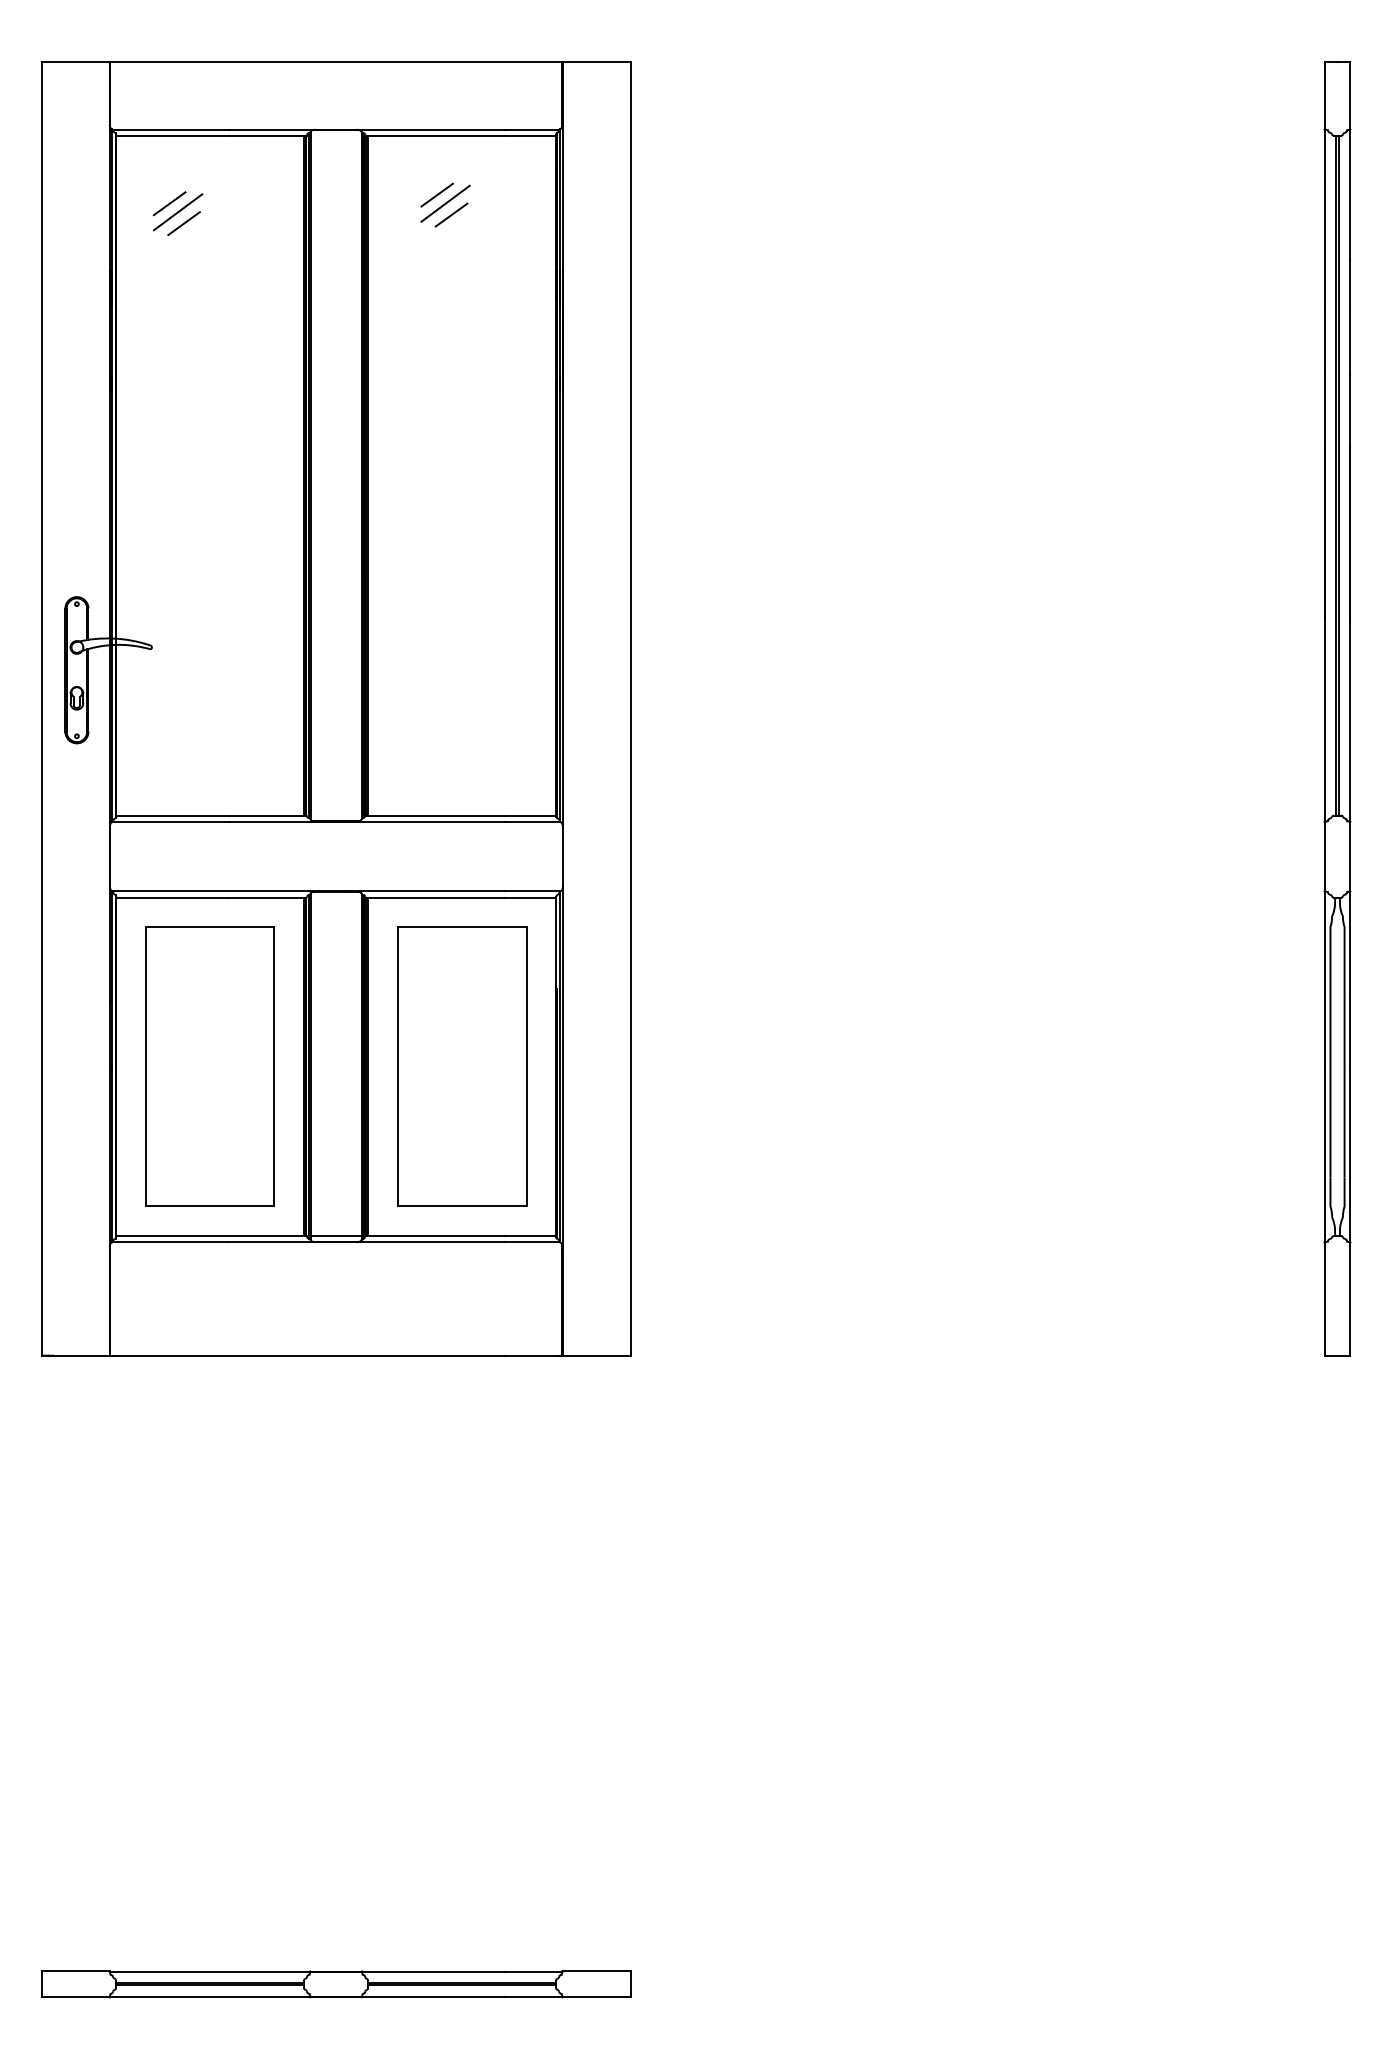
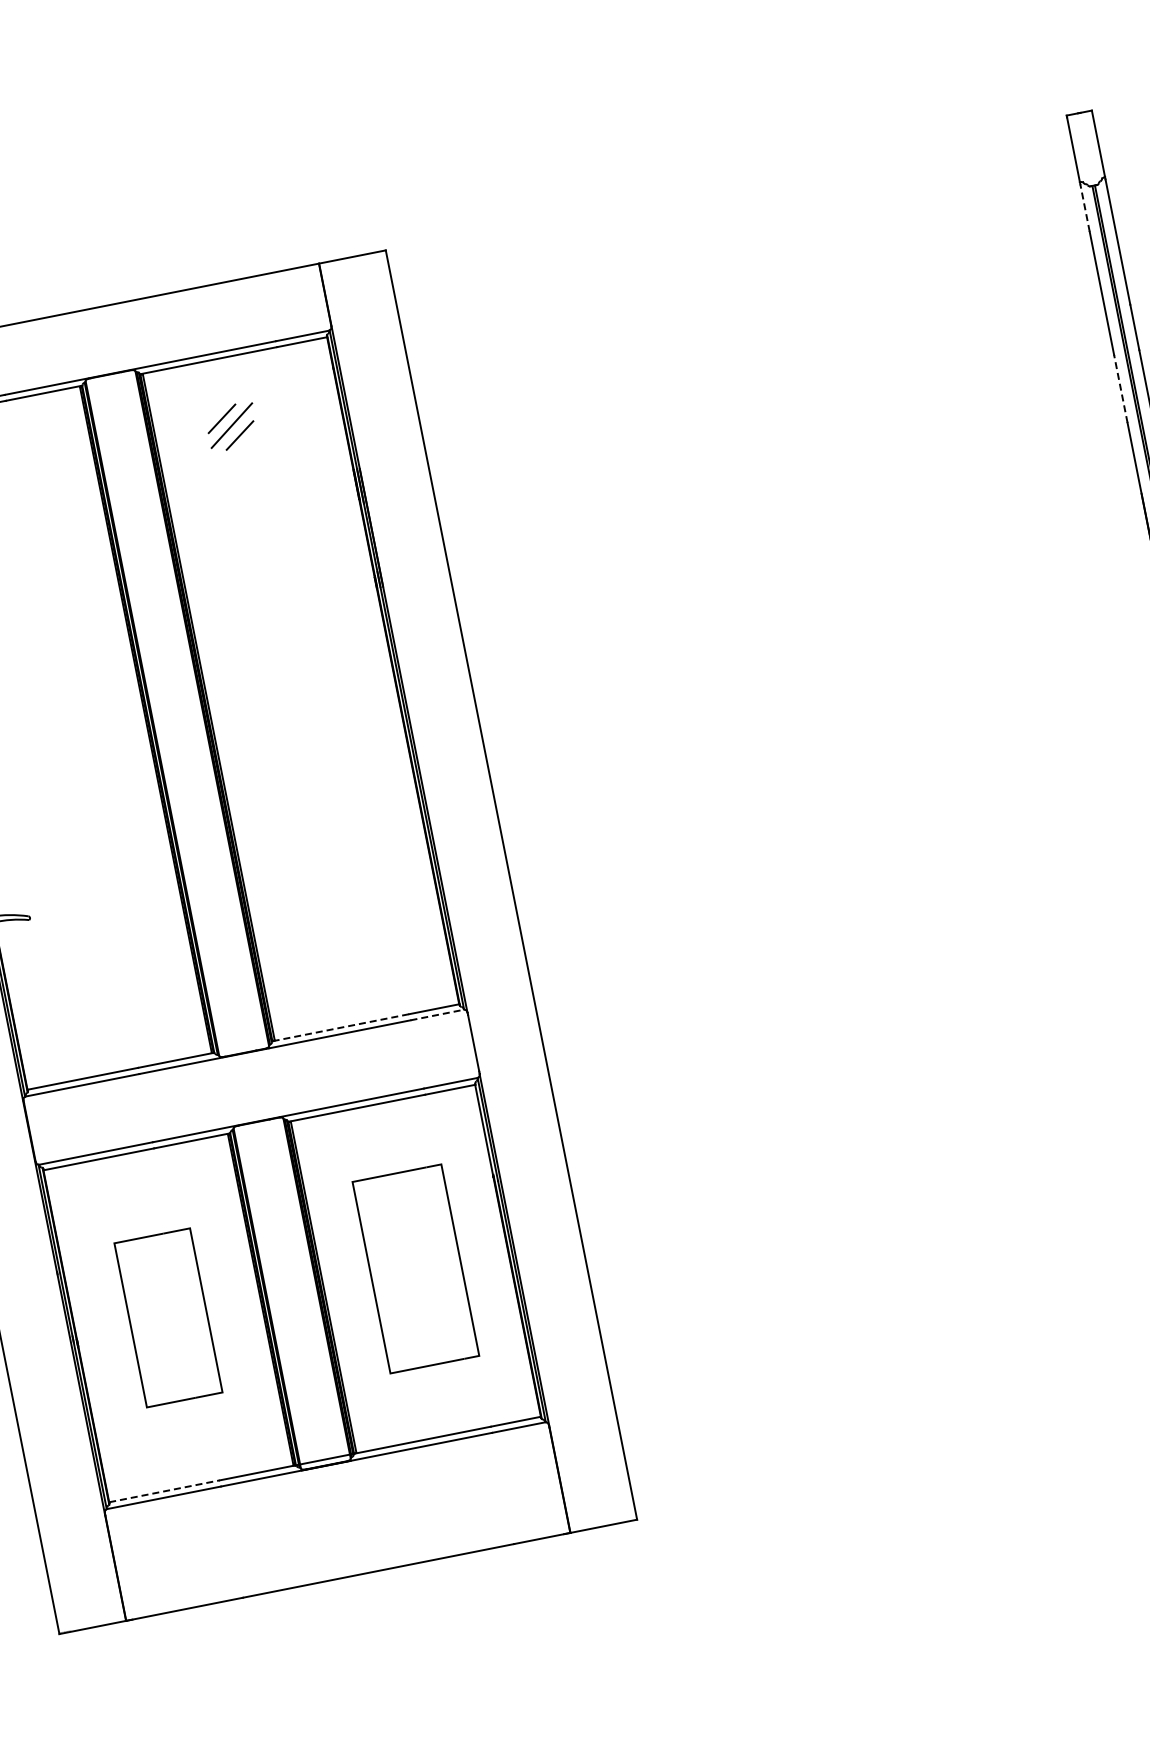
line: (1324, 155) -> (1084, 207), solid -> dashed
line: (1324, 340) -> (1120, 389), solid -> dashed
line: (435, 815) -> (340, 1027), solid -> dashed
line: (533, 821) -> (438, 1014), solid -> dashed
part: (209, 1066) -> (167, 1317), size x0.6
part: (462, 1066) -> (416, 1268), size x0.7
line: (172, 1236) -> (164, 1491), solid -> dashed

